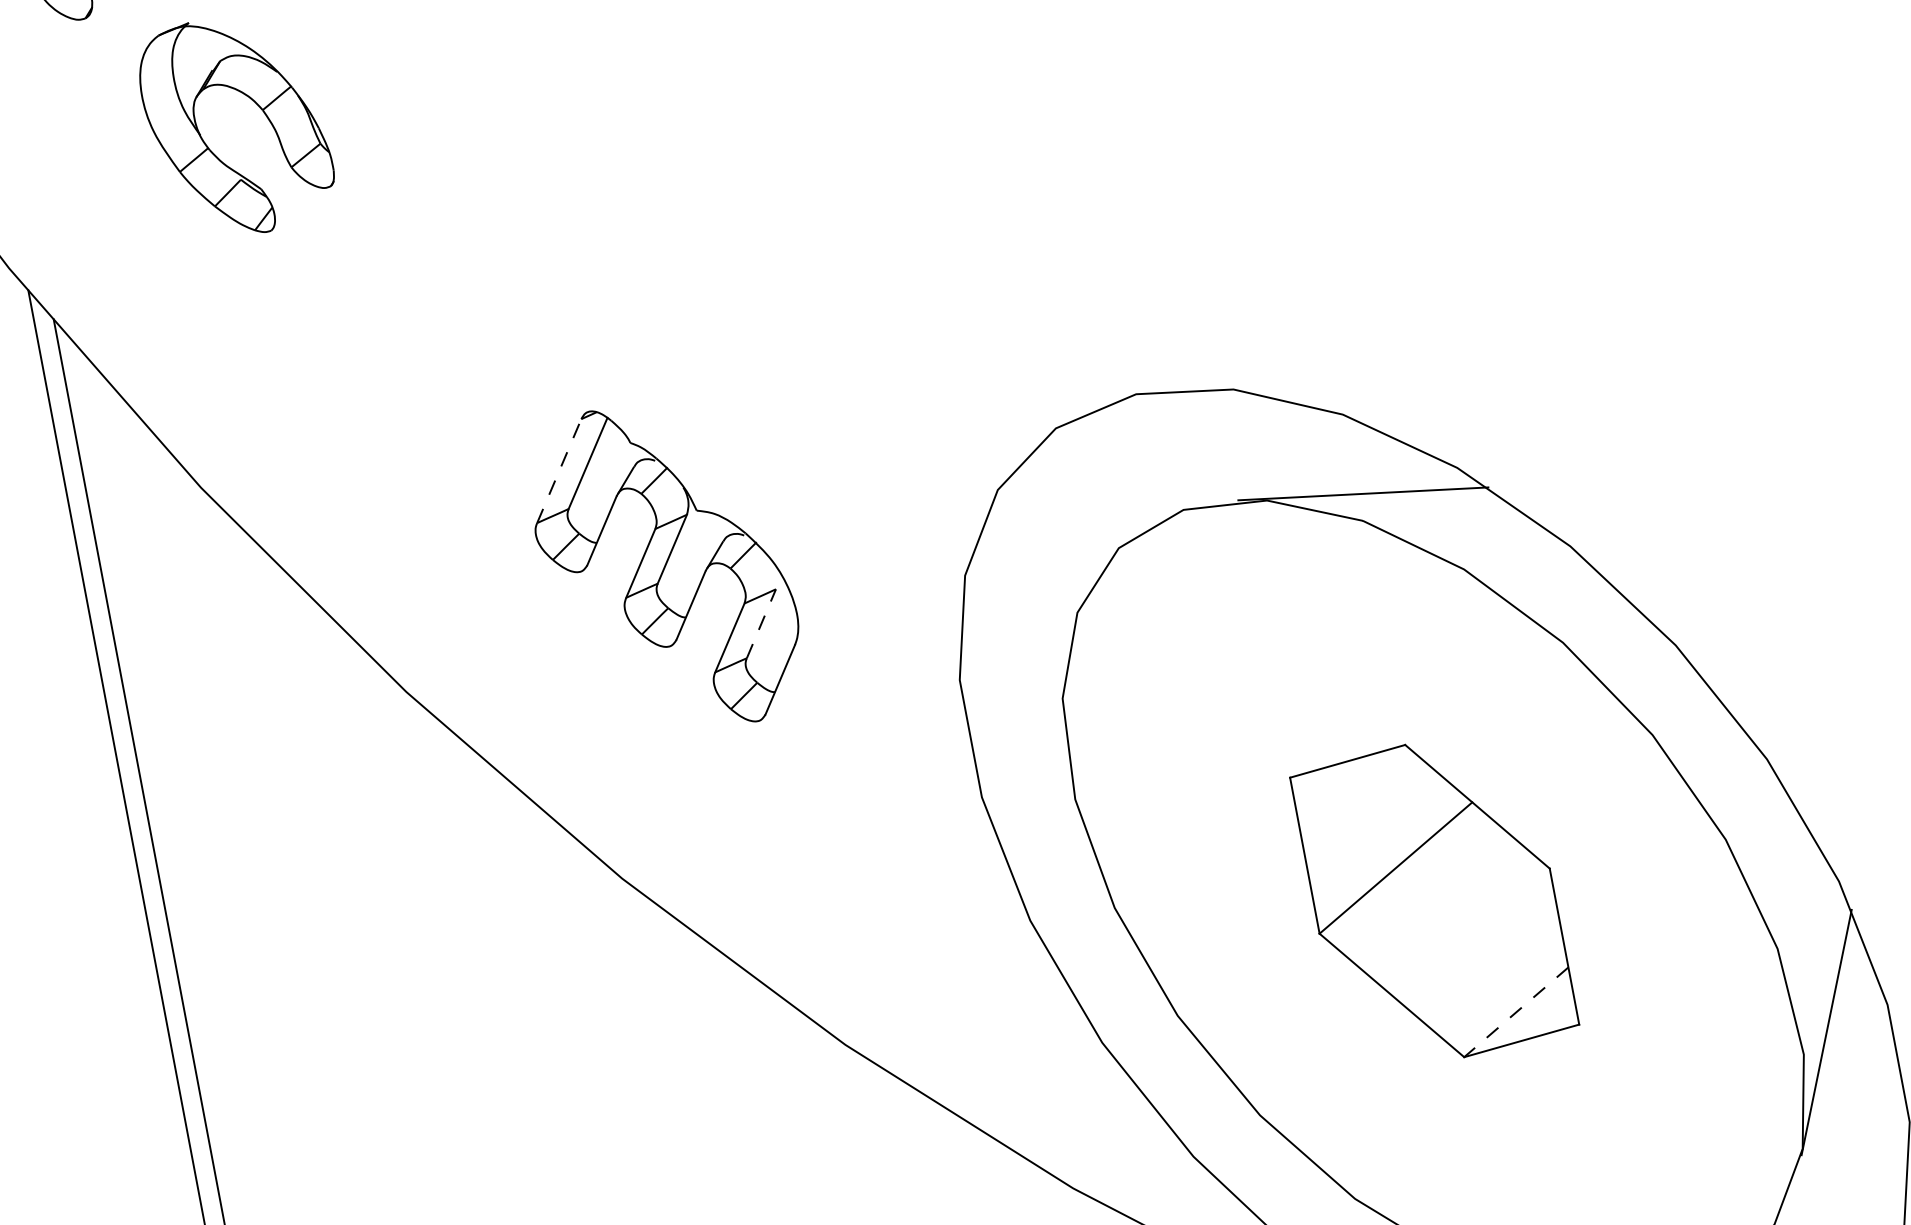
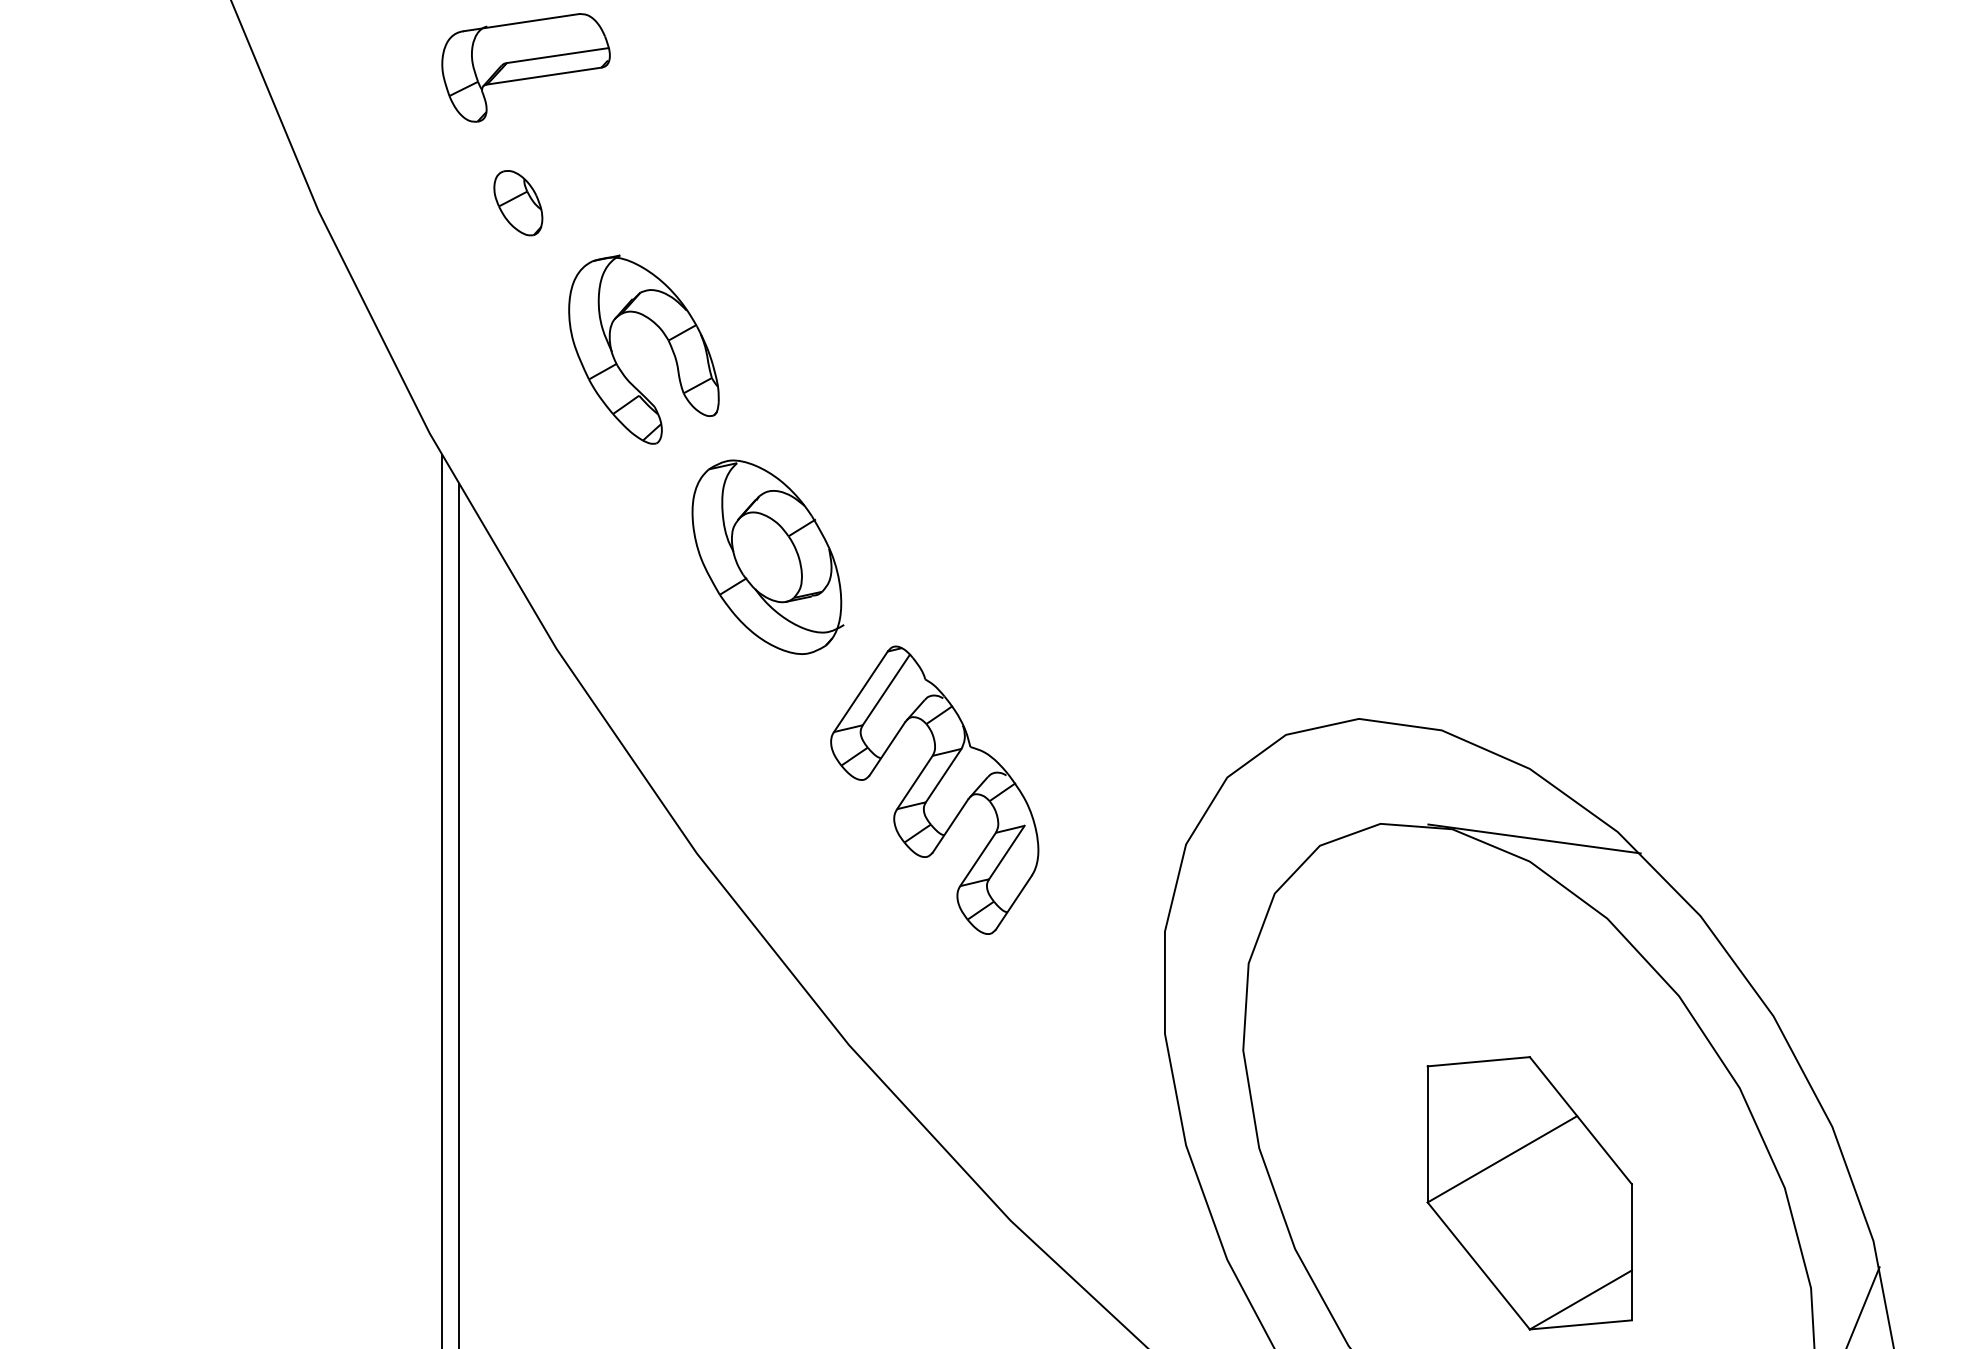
part: (422, 336) -> (767, 556), added
line: (559, 470) -> (861, 691), dashed -> solid
line: (762, 623) -> (1007, 852), dashed -> solid
line: (1515, 1011) -> (1580, 1299), dashed -> solid

